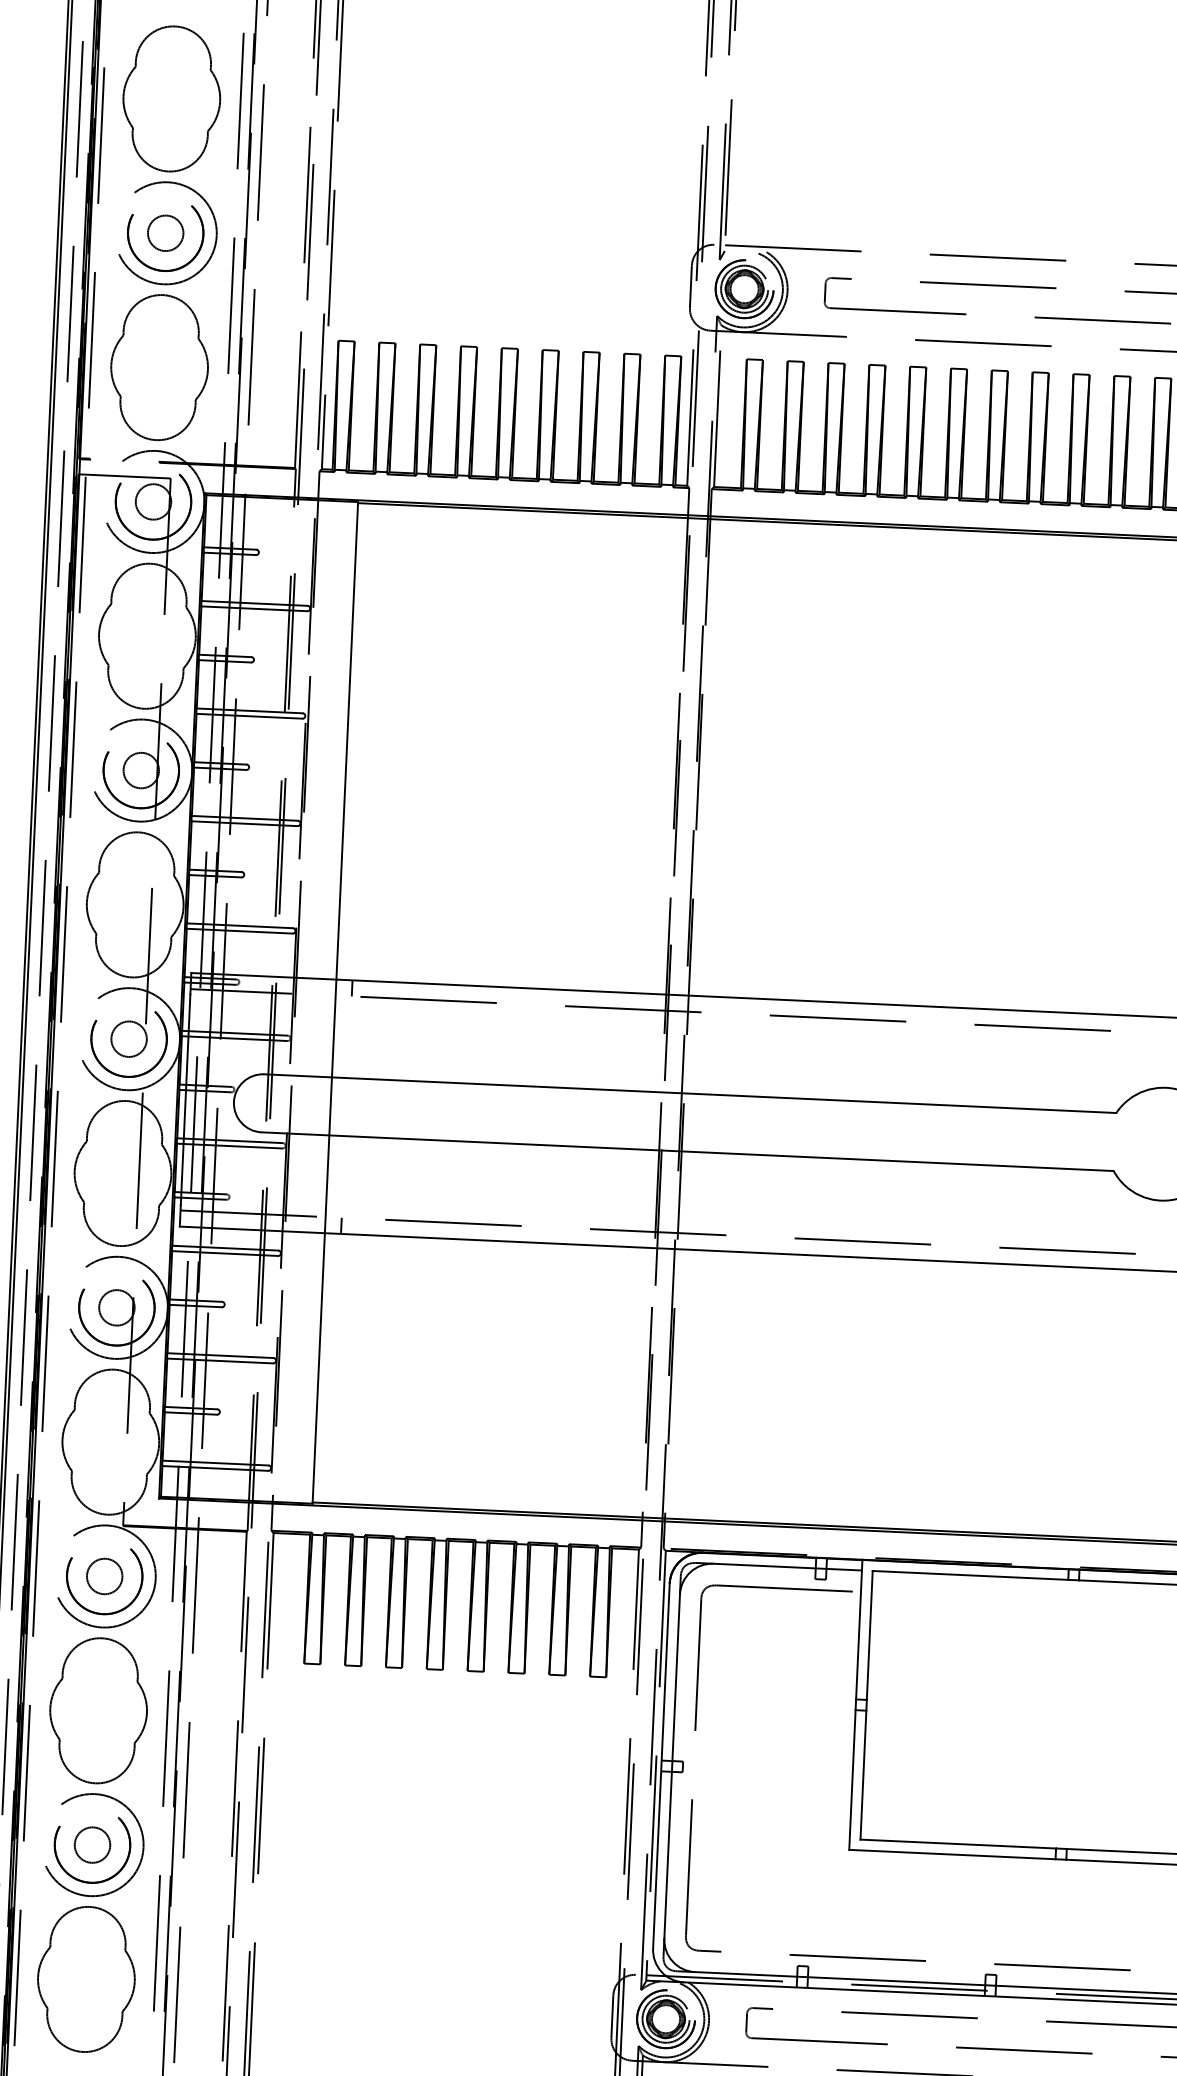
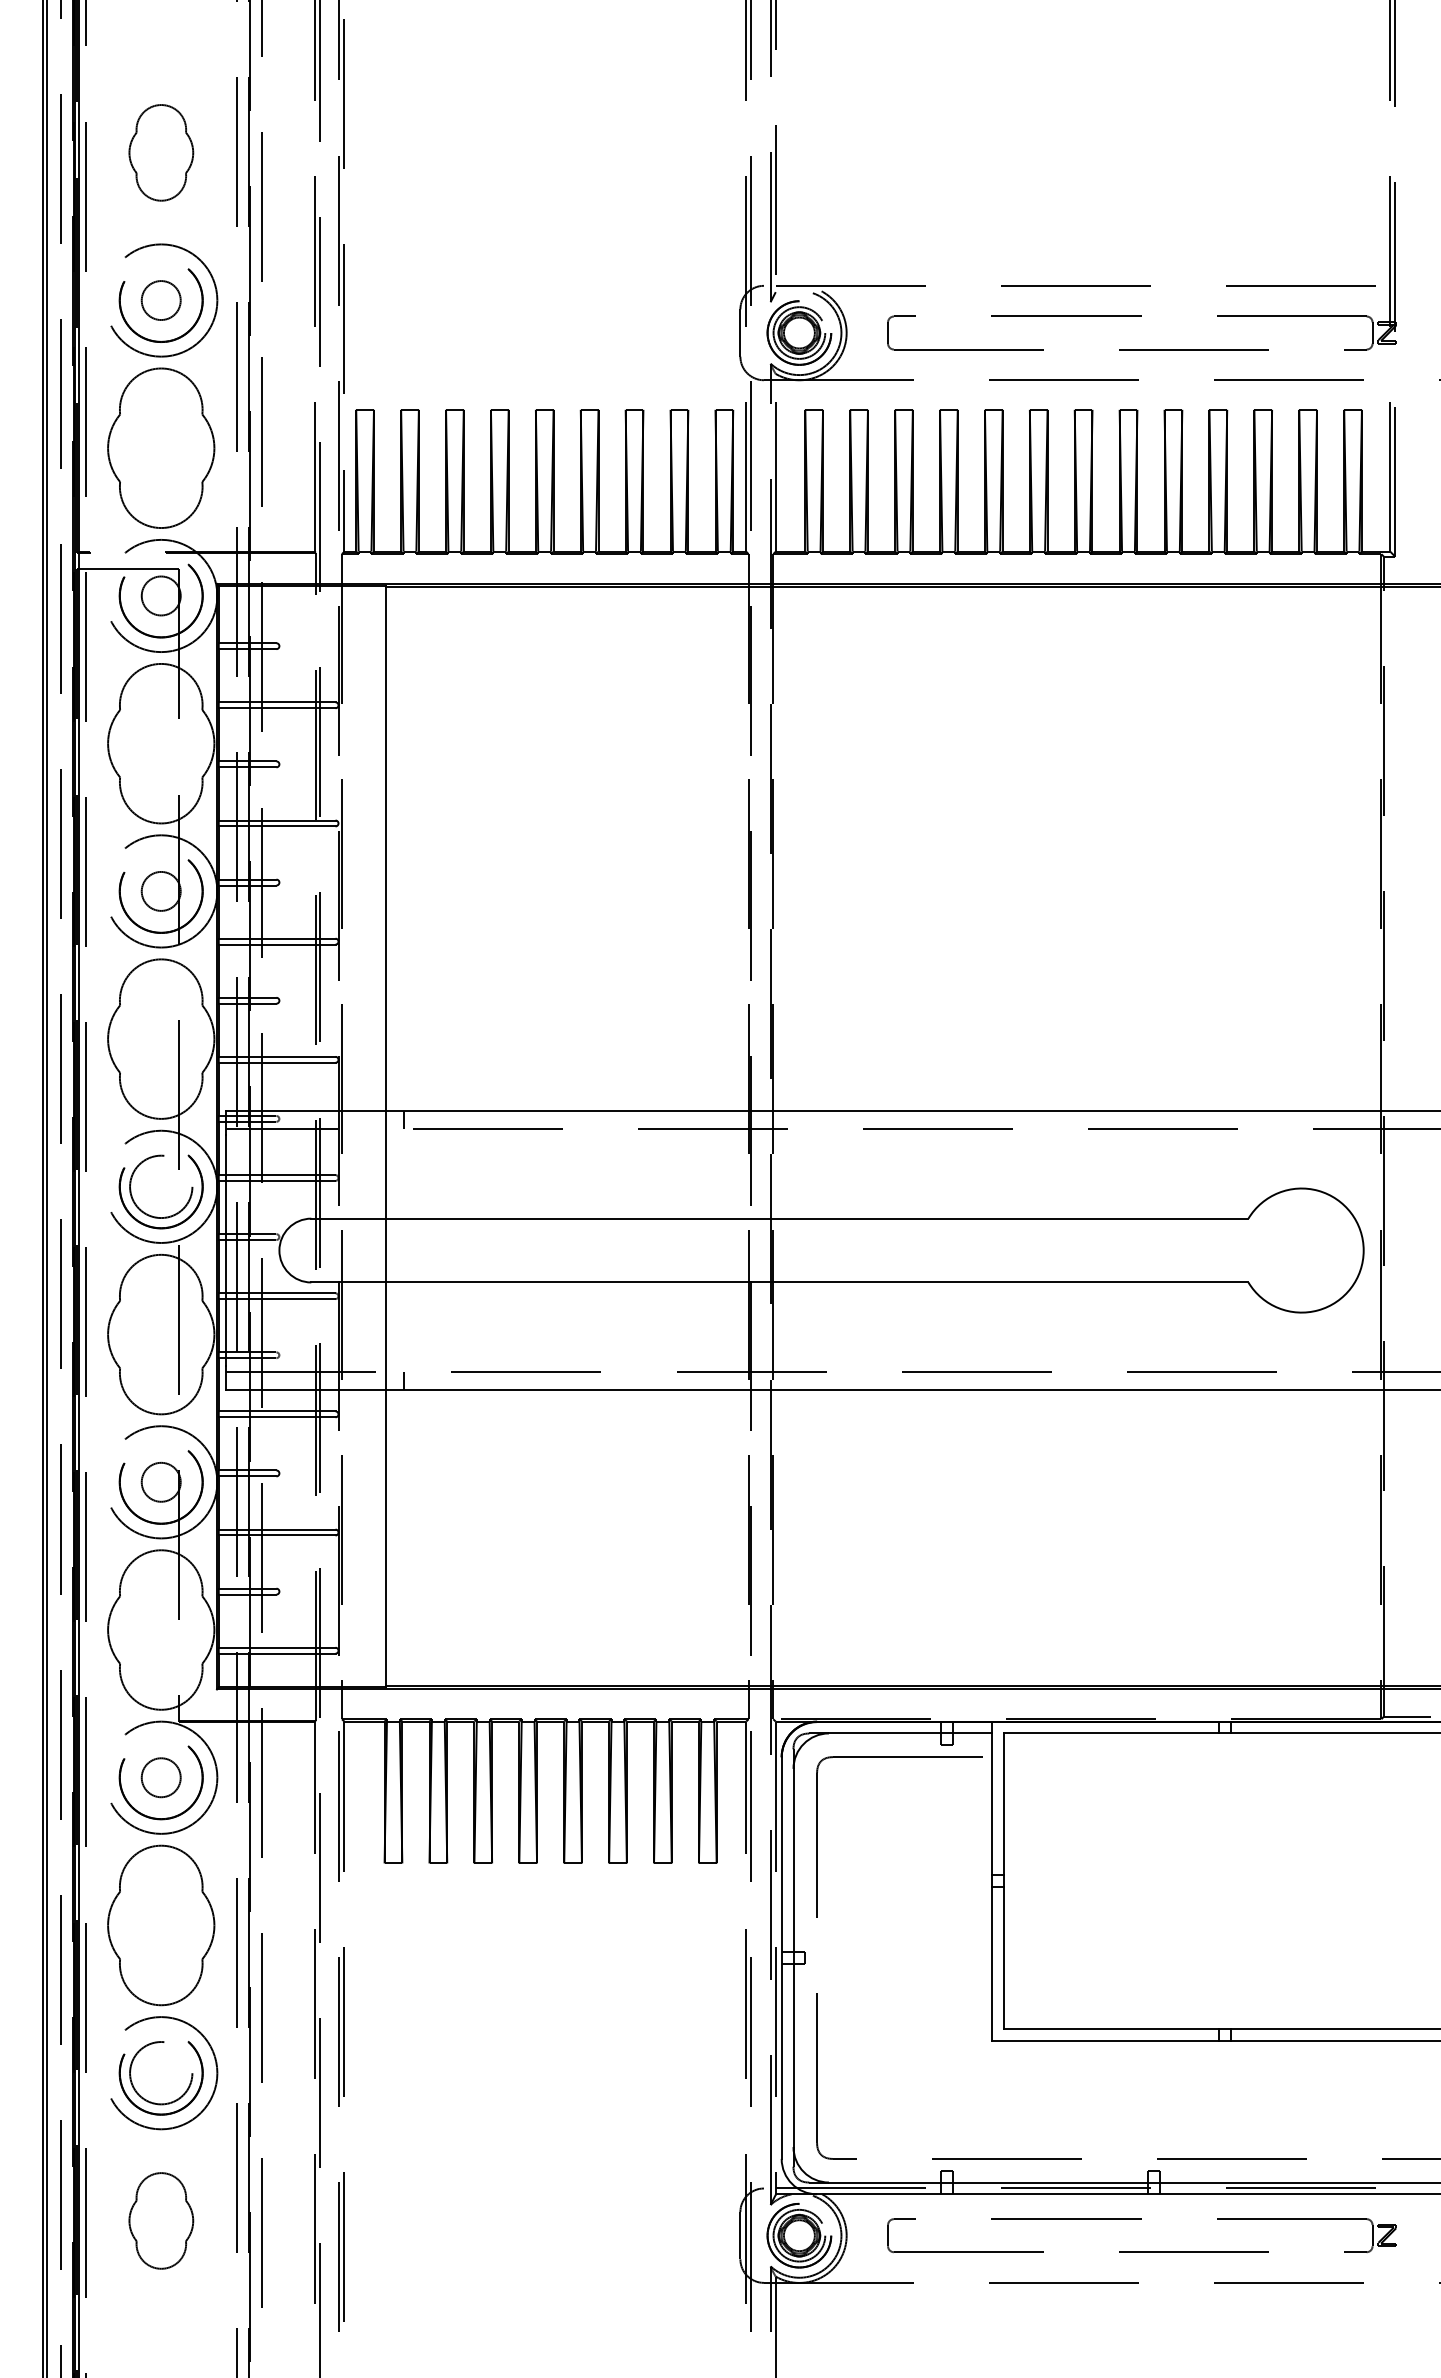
part: (172, 98) -> (161, 152), size x0.6
circle: (128, 1038) -> (160, 1186), size x1.6
circle: (91, 1844) -> (160, 2072), size x1.6
part: (86, 1979) -> (161, 2220), size x0.6

